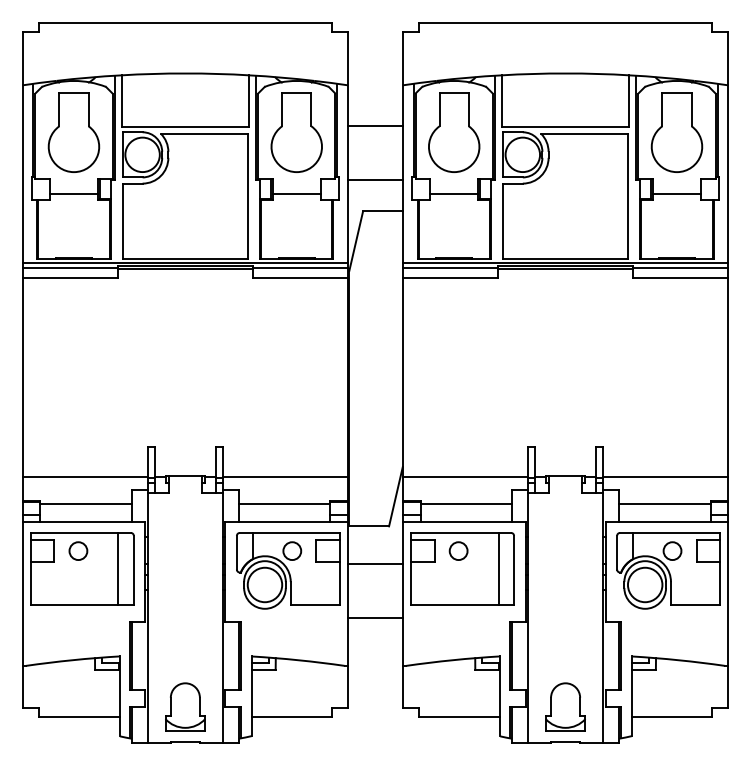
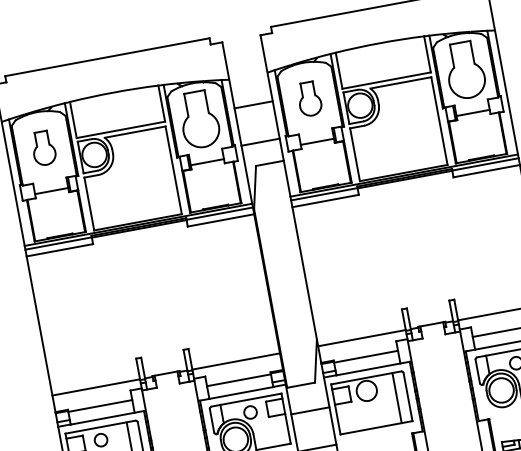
part: (73, 132) -> (43, 148), size x0.6
part: (454, 132) -> (309, 98), size x0.6
circle: (458, 551) -> (366, 391), size x1.6

